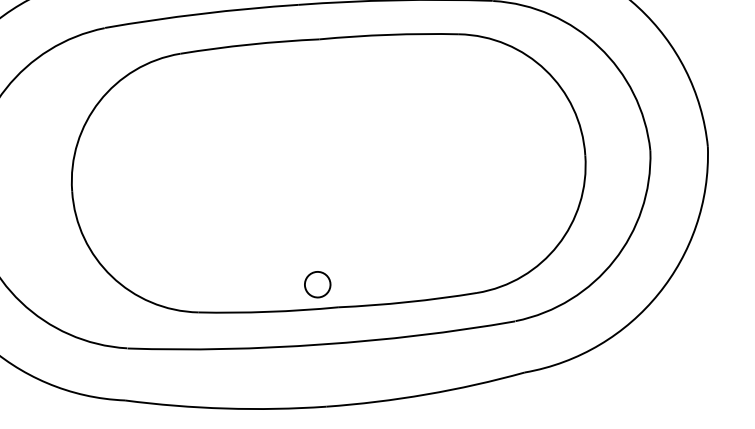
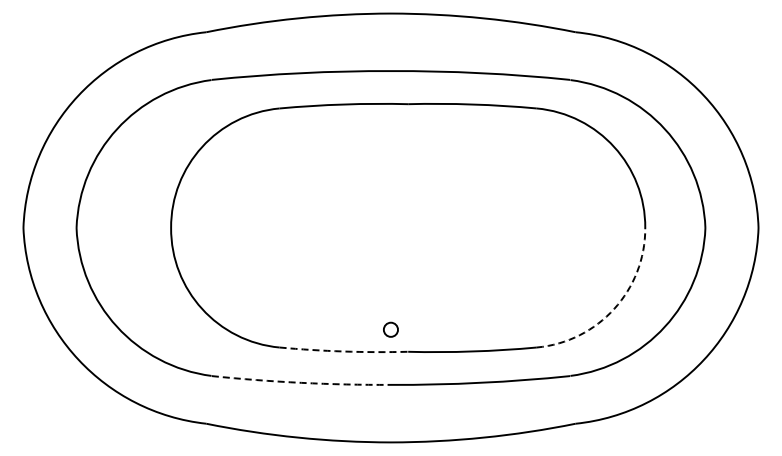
arc: (558, 244) -> (614, 308), solid -> dashed
circle: (317, 284) -> (390, 329), size x0.6
arc: (268, 311) -> (343, 351), solid -> dashed
arc: (224, 348) -> (301, 382), solid -> dashed

